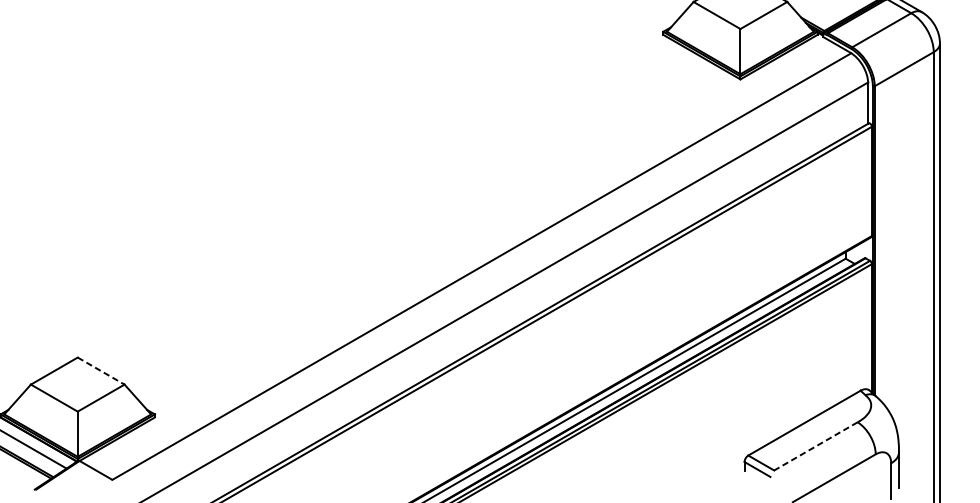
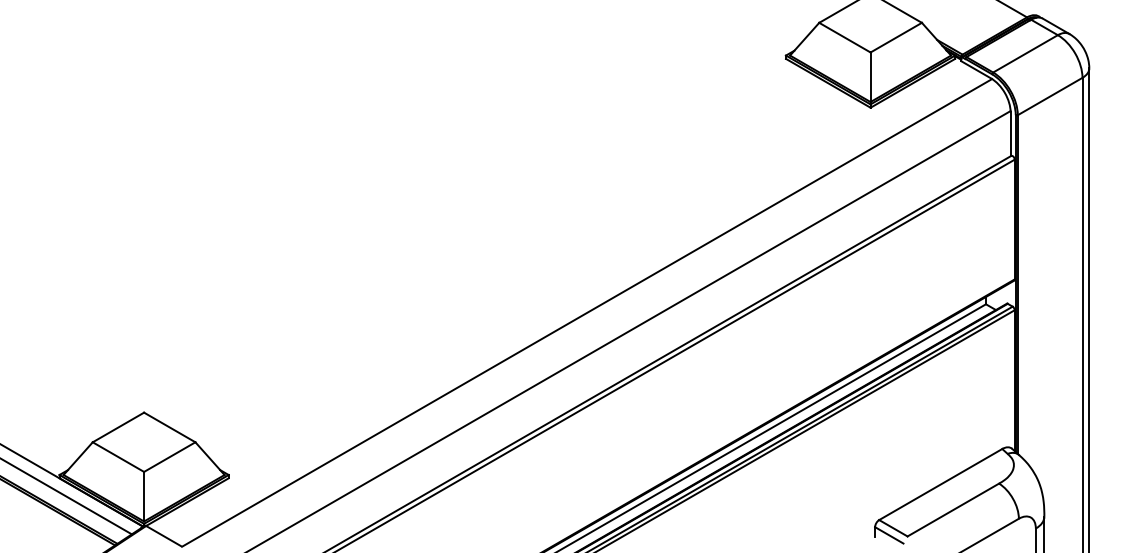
line: (100, 371) -> (169, 427), dashed -> solid
line: (816, 446) -> (953, 510), dashed -> solid

